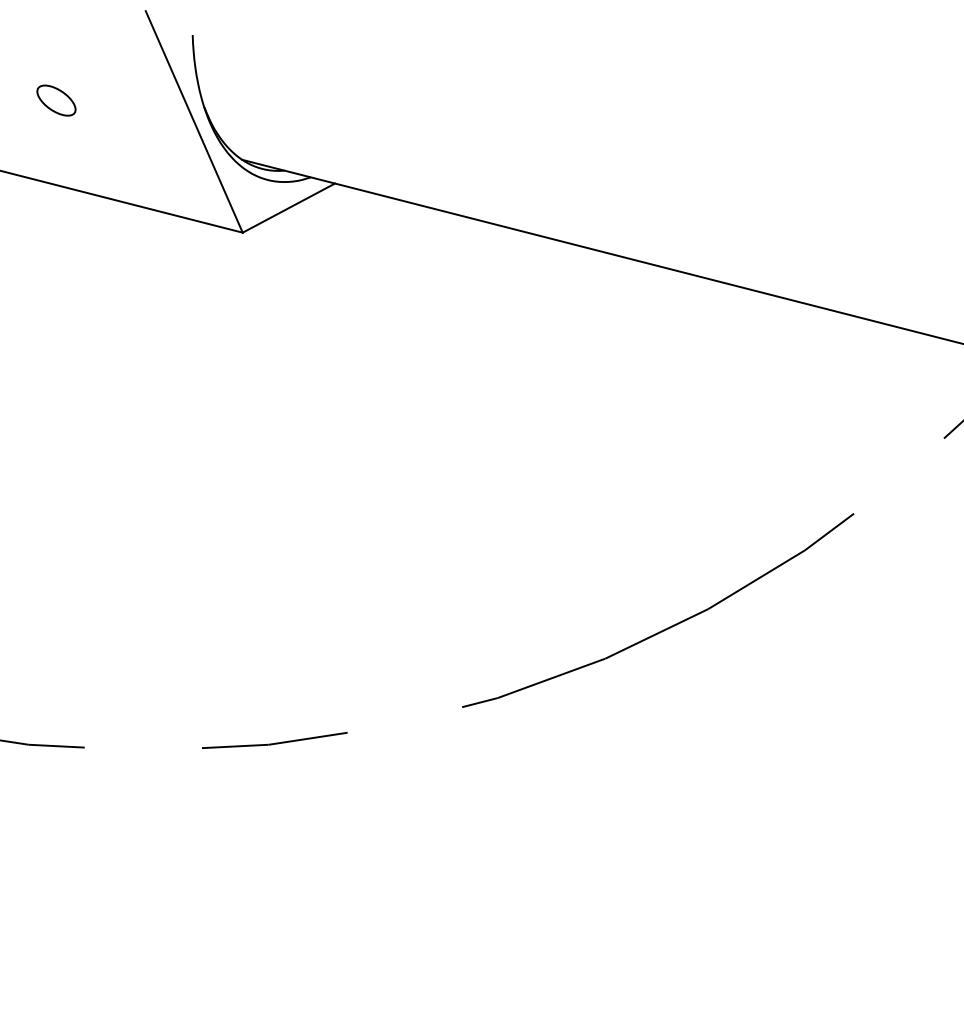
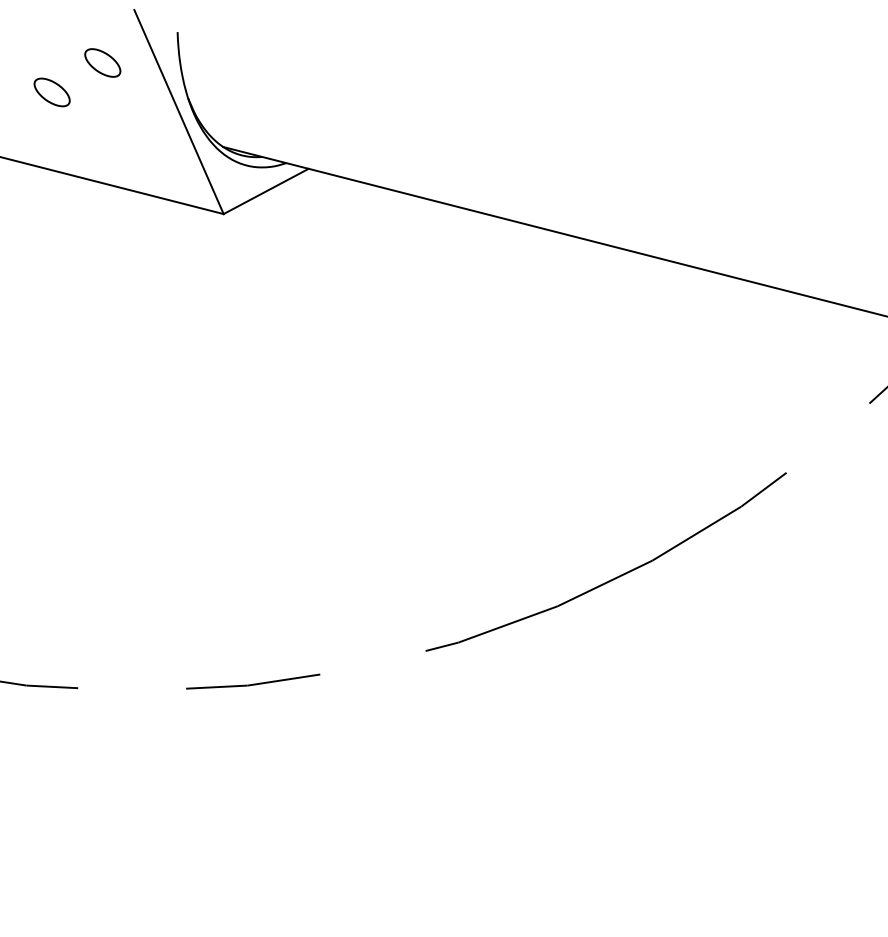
part: (111, 68) -> (102, 62), added

